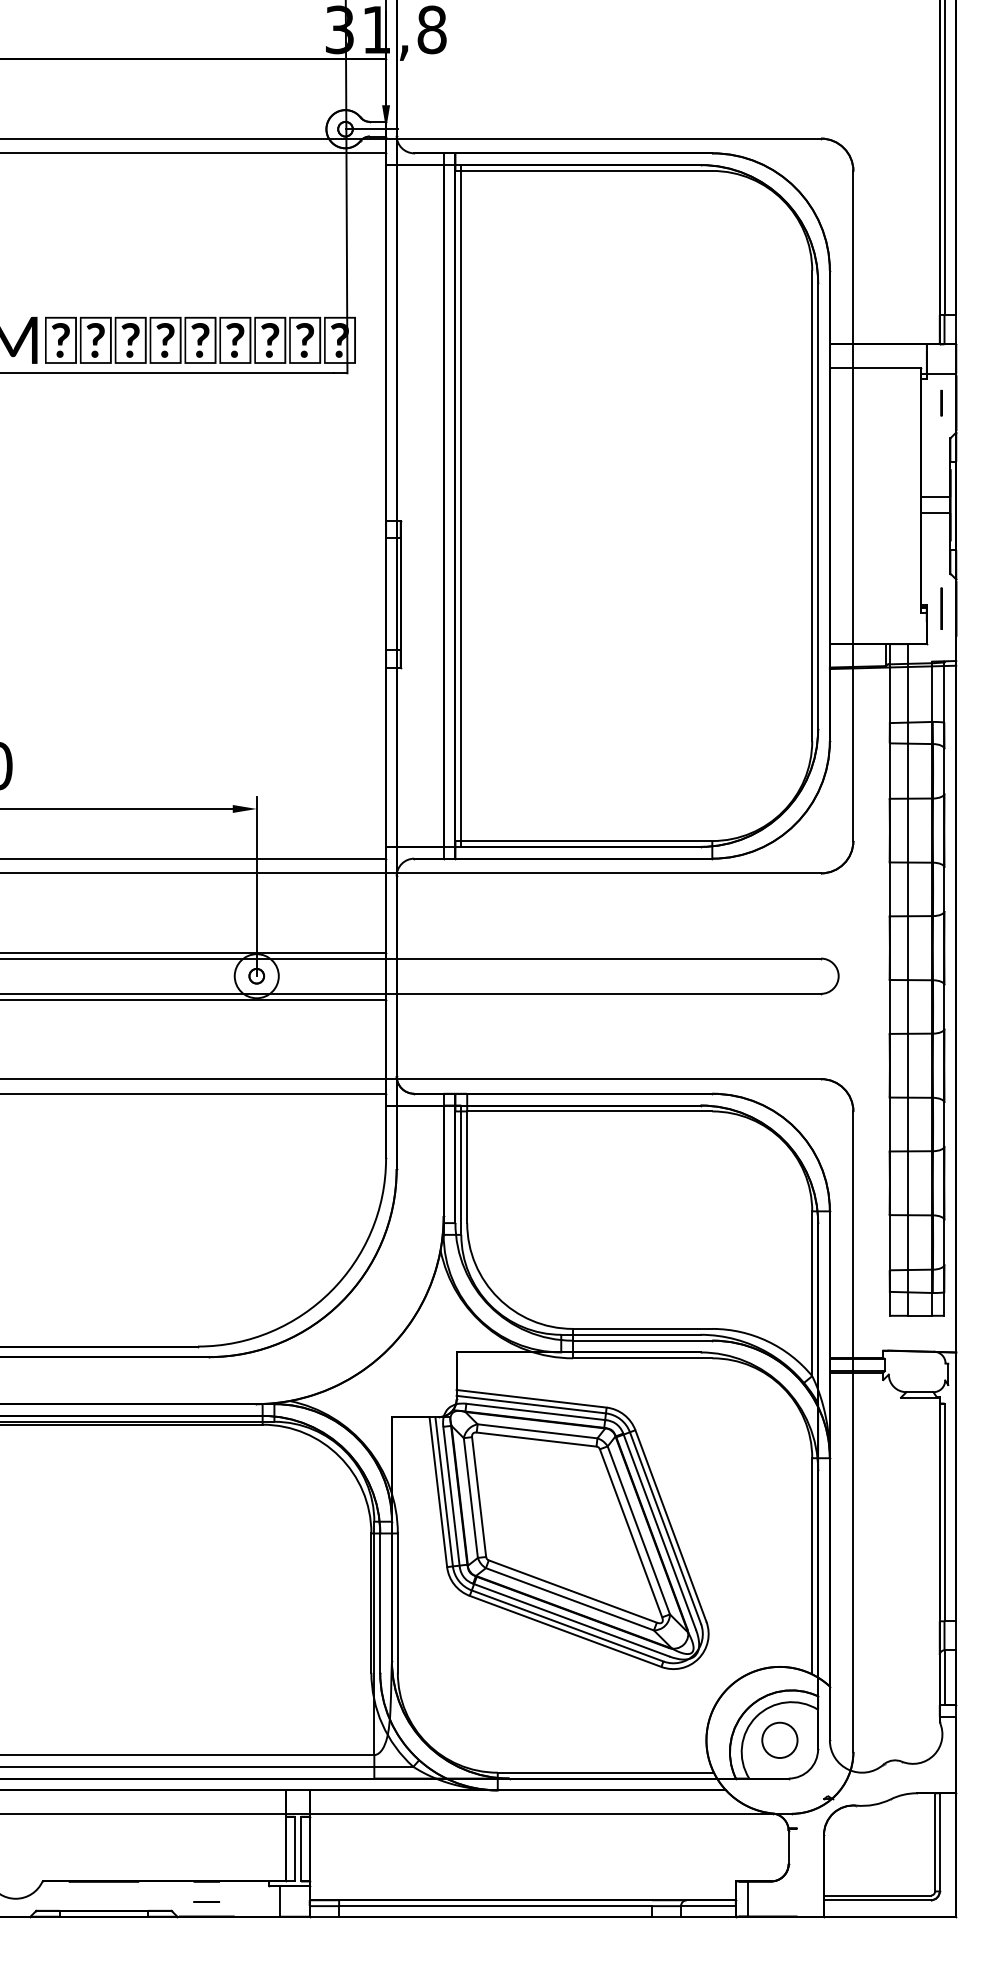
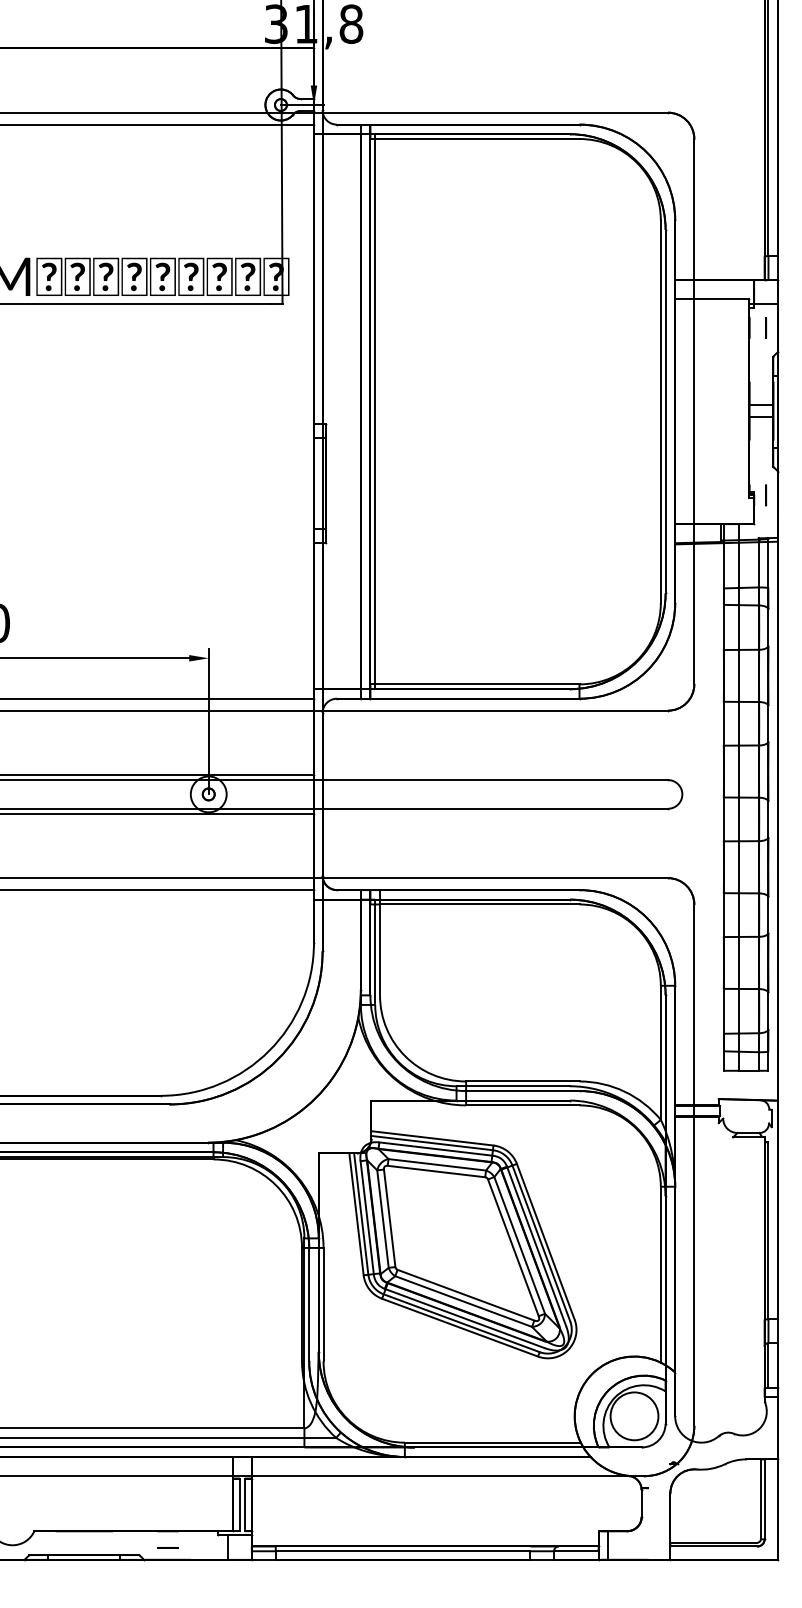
circle: (941, 608) -> (766, 495), size x0.62
circle: (779, 1739) -> (634, 1415), size x1.67

